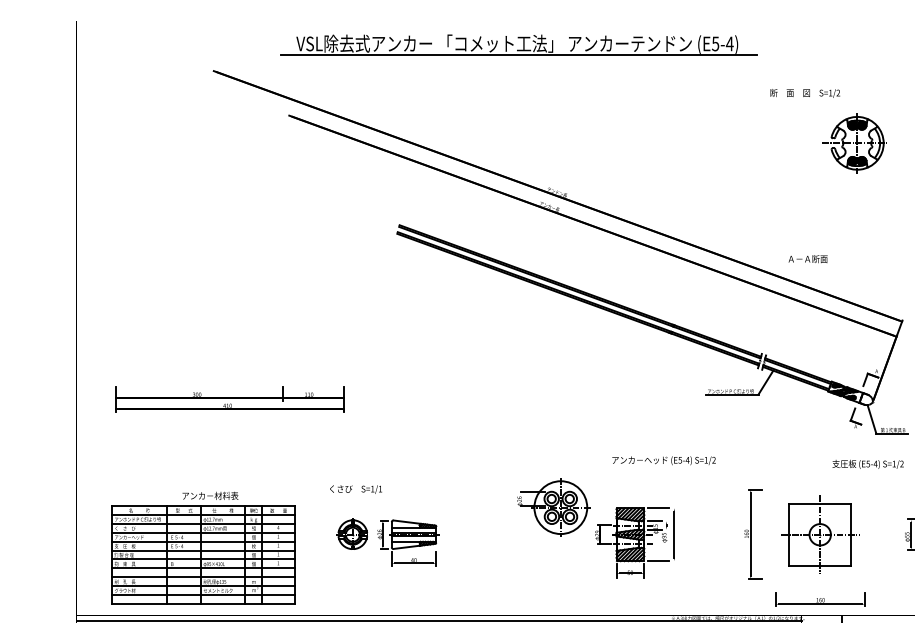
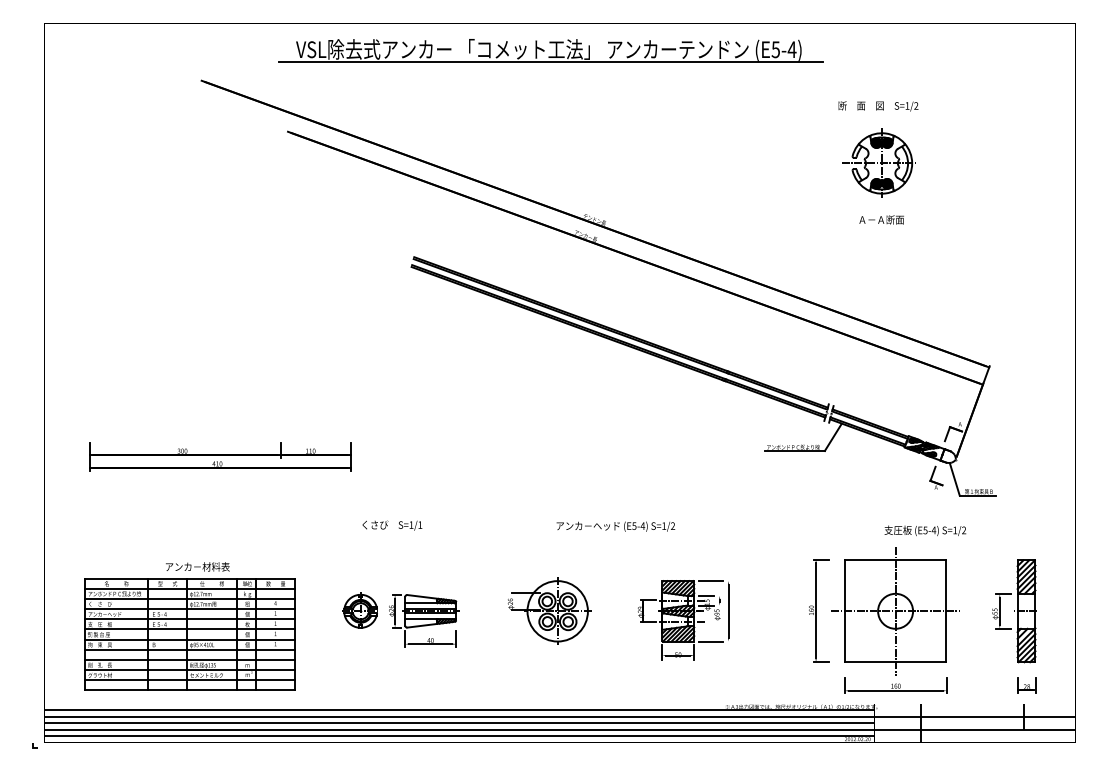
part: (854, 142) -> (878, 162), moved
text: (807, 258) -> (881, 219), moved
text: (663, 460) -> (615, 526), moved
text: (868, 464) -> (925, 530), moved
text: (356, 489) -> (392, 525), moved
part: (553, 506) -> (549, 610), moved
part: (820, 534) -> (895, 611), size x1.43

